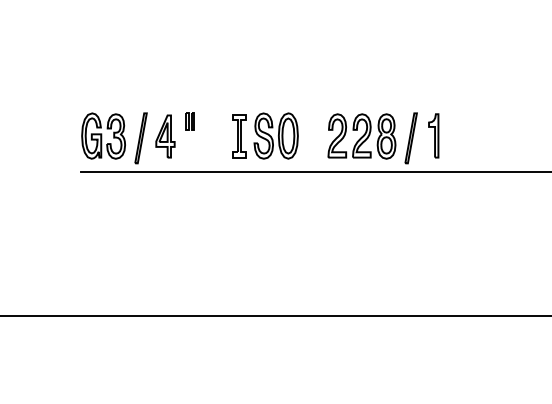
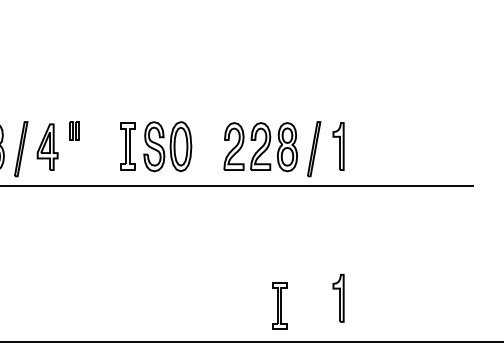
part: (433, 275) -> (338, 297), added
part: (379, 283) -> (279, 306), added

